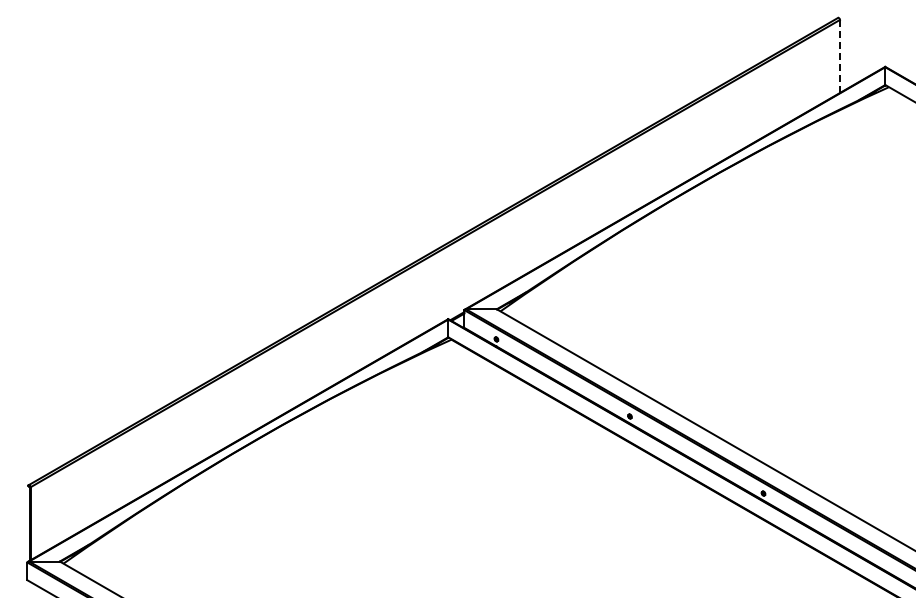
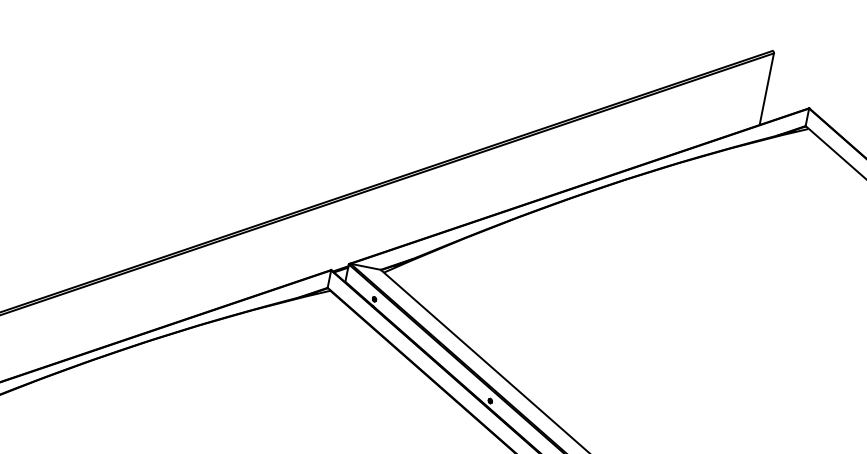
line: (839, 56) -> (766, 89), dashed -> solid

